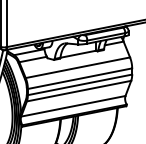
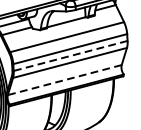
line: (79, 84) -> (70, 55), solid -> dashed
line: (72, 106) -> (63, 80), solid -> dashed

